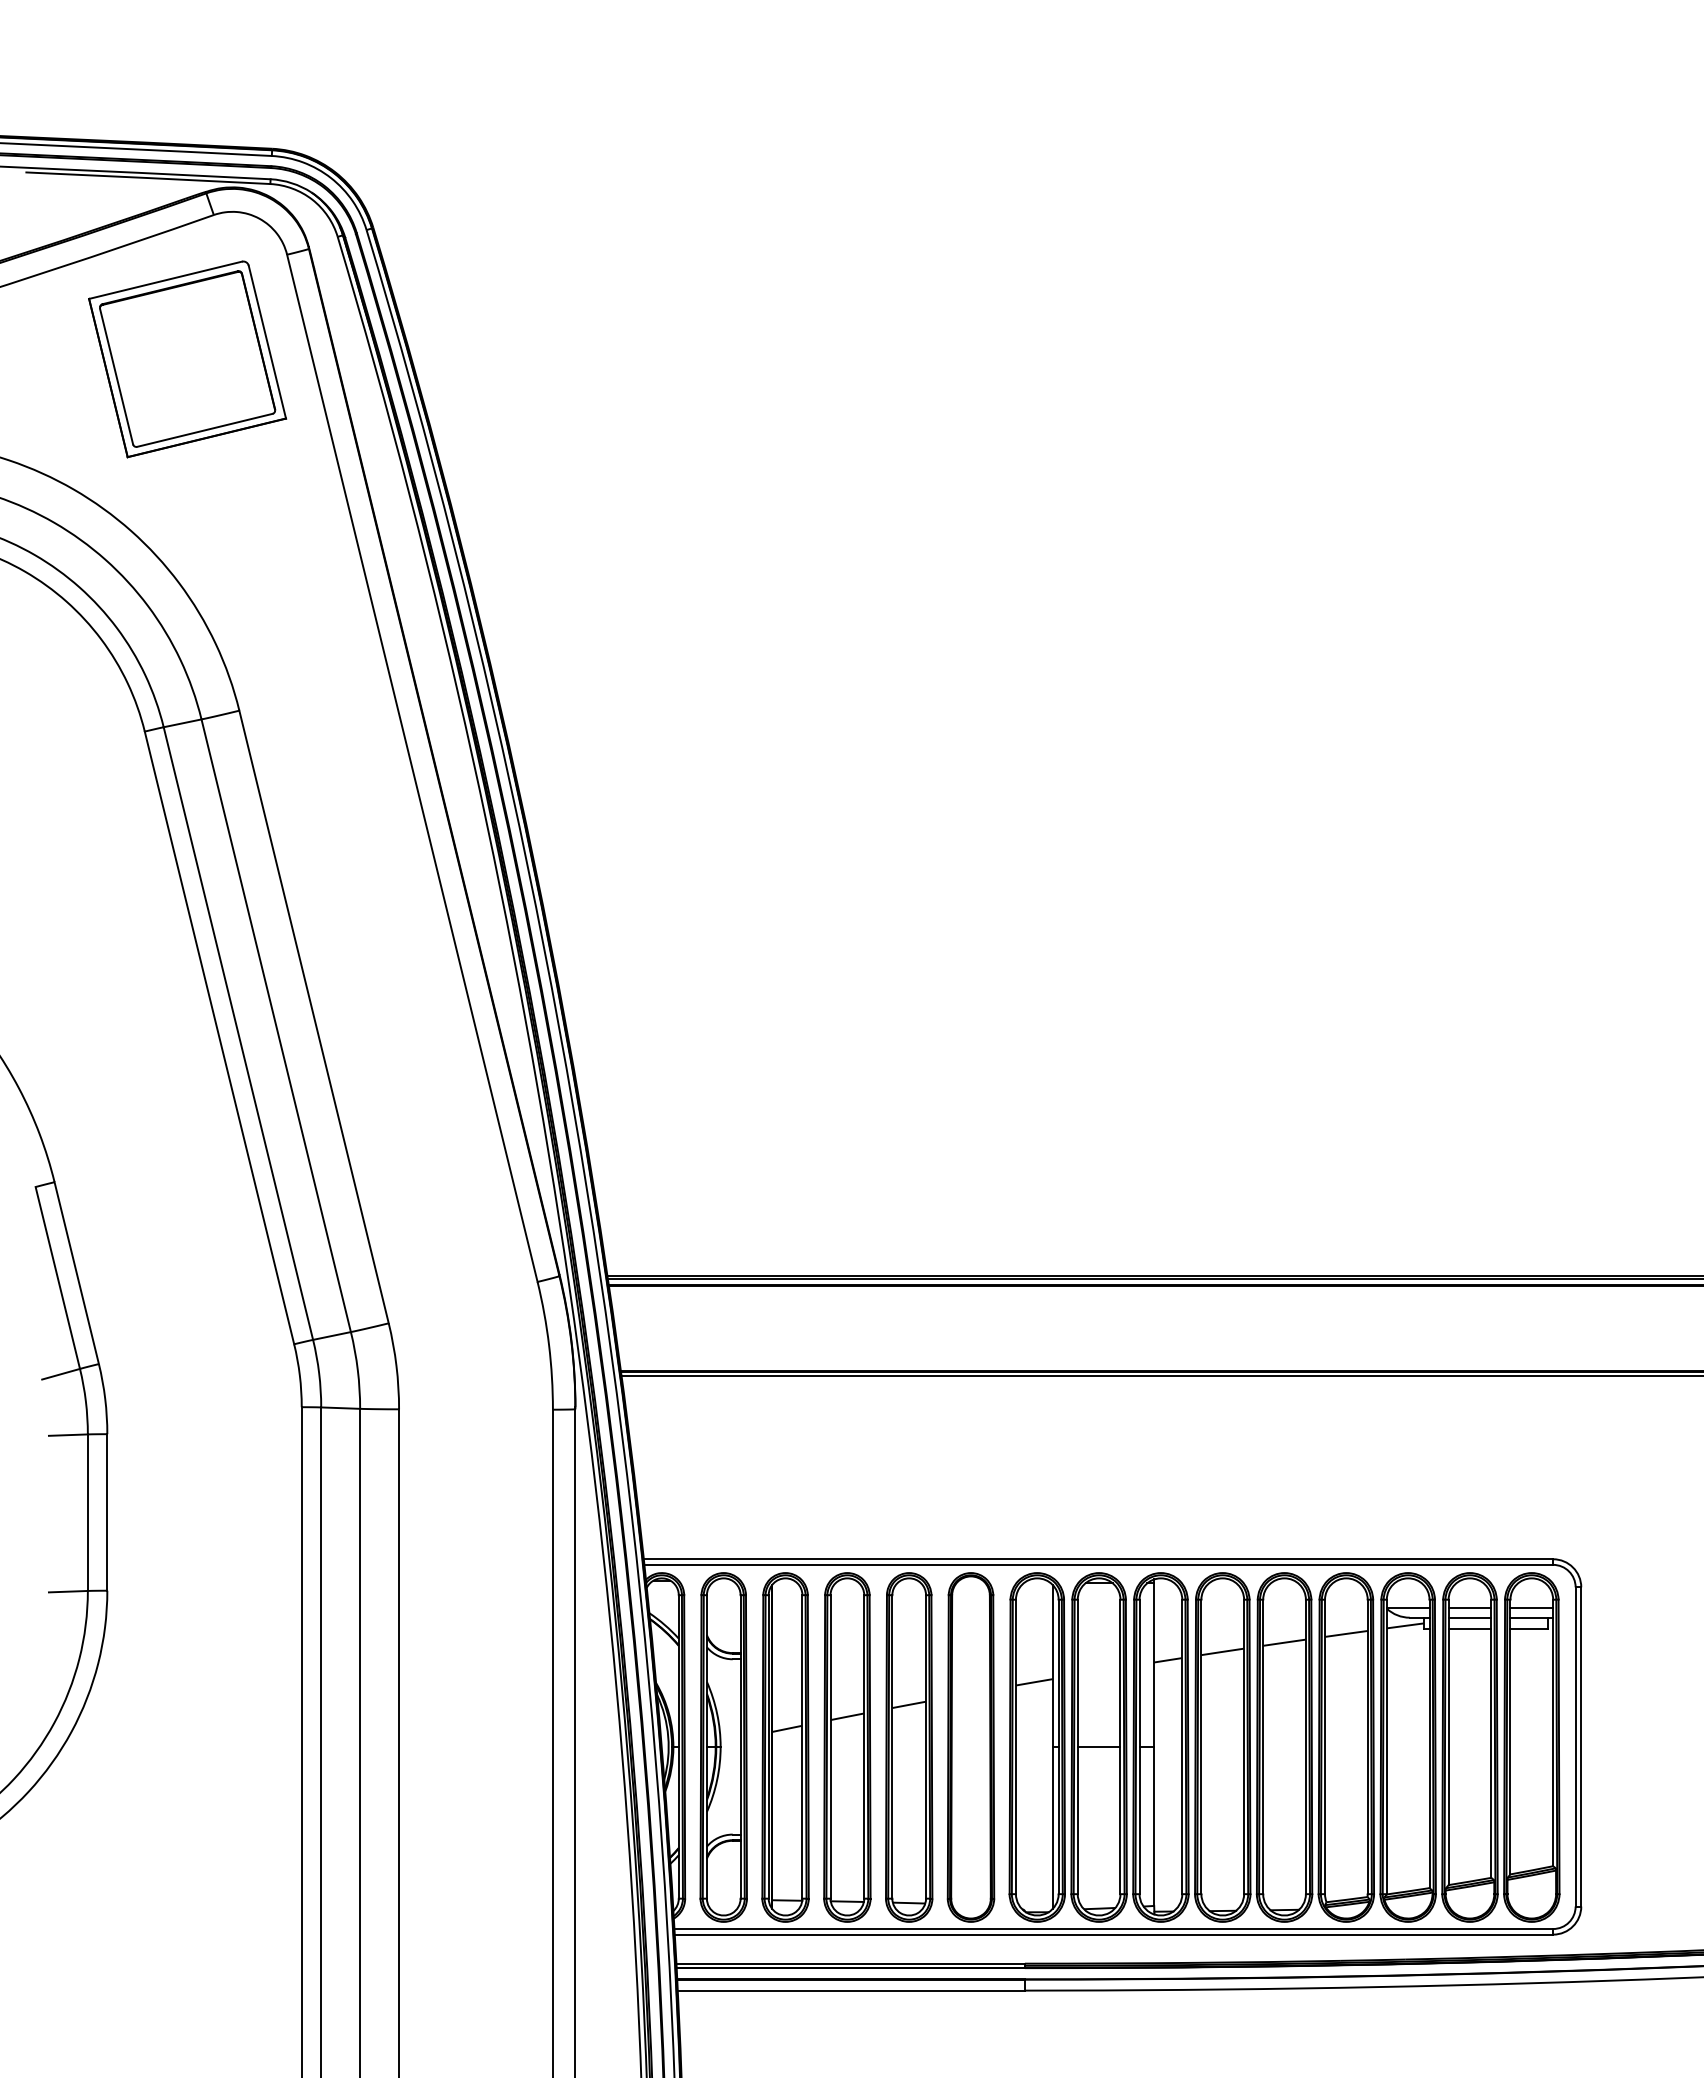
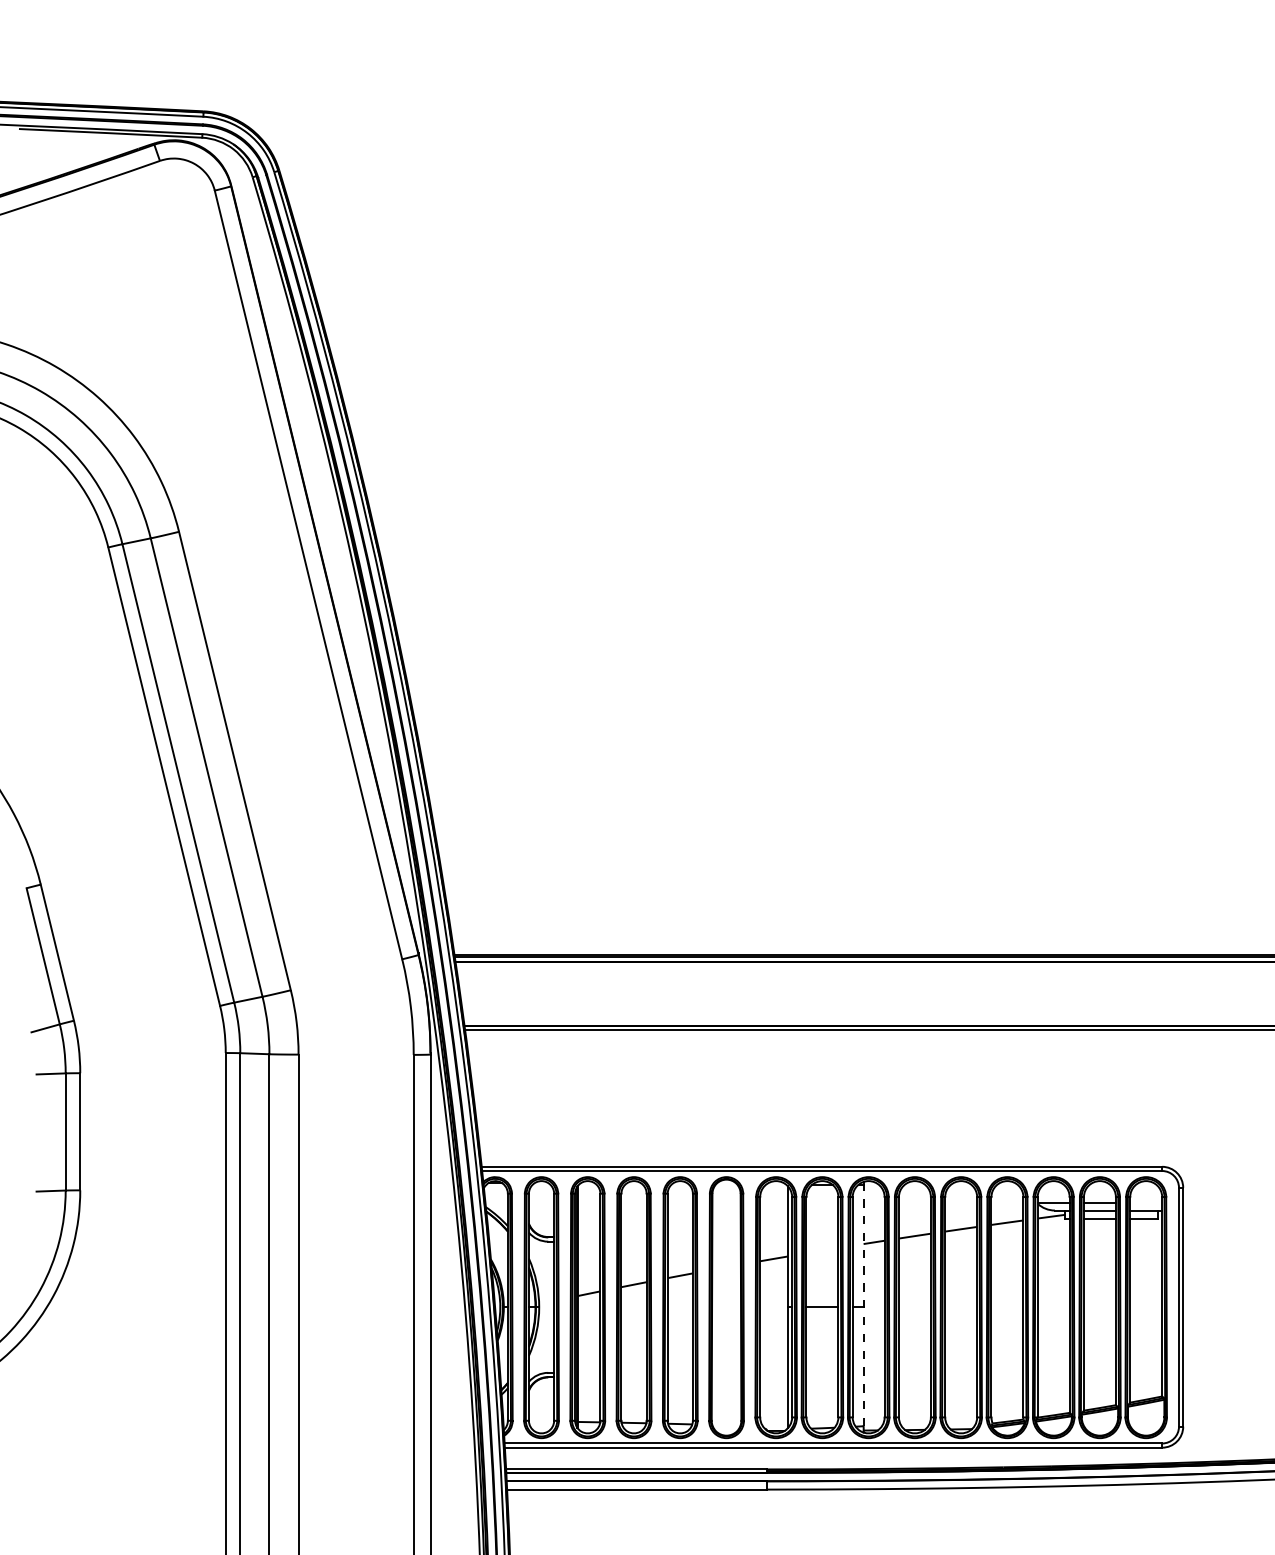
part: (187, 359) -> (140, 269), removed
line: (1531, 1607) -> (1145, 1202), removed
line: (1154, 1742) -> (863, 1303), solid -> dashed

